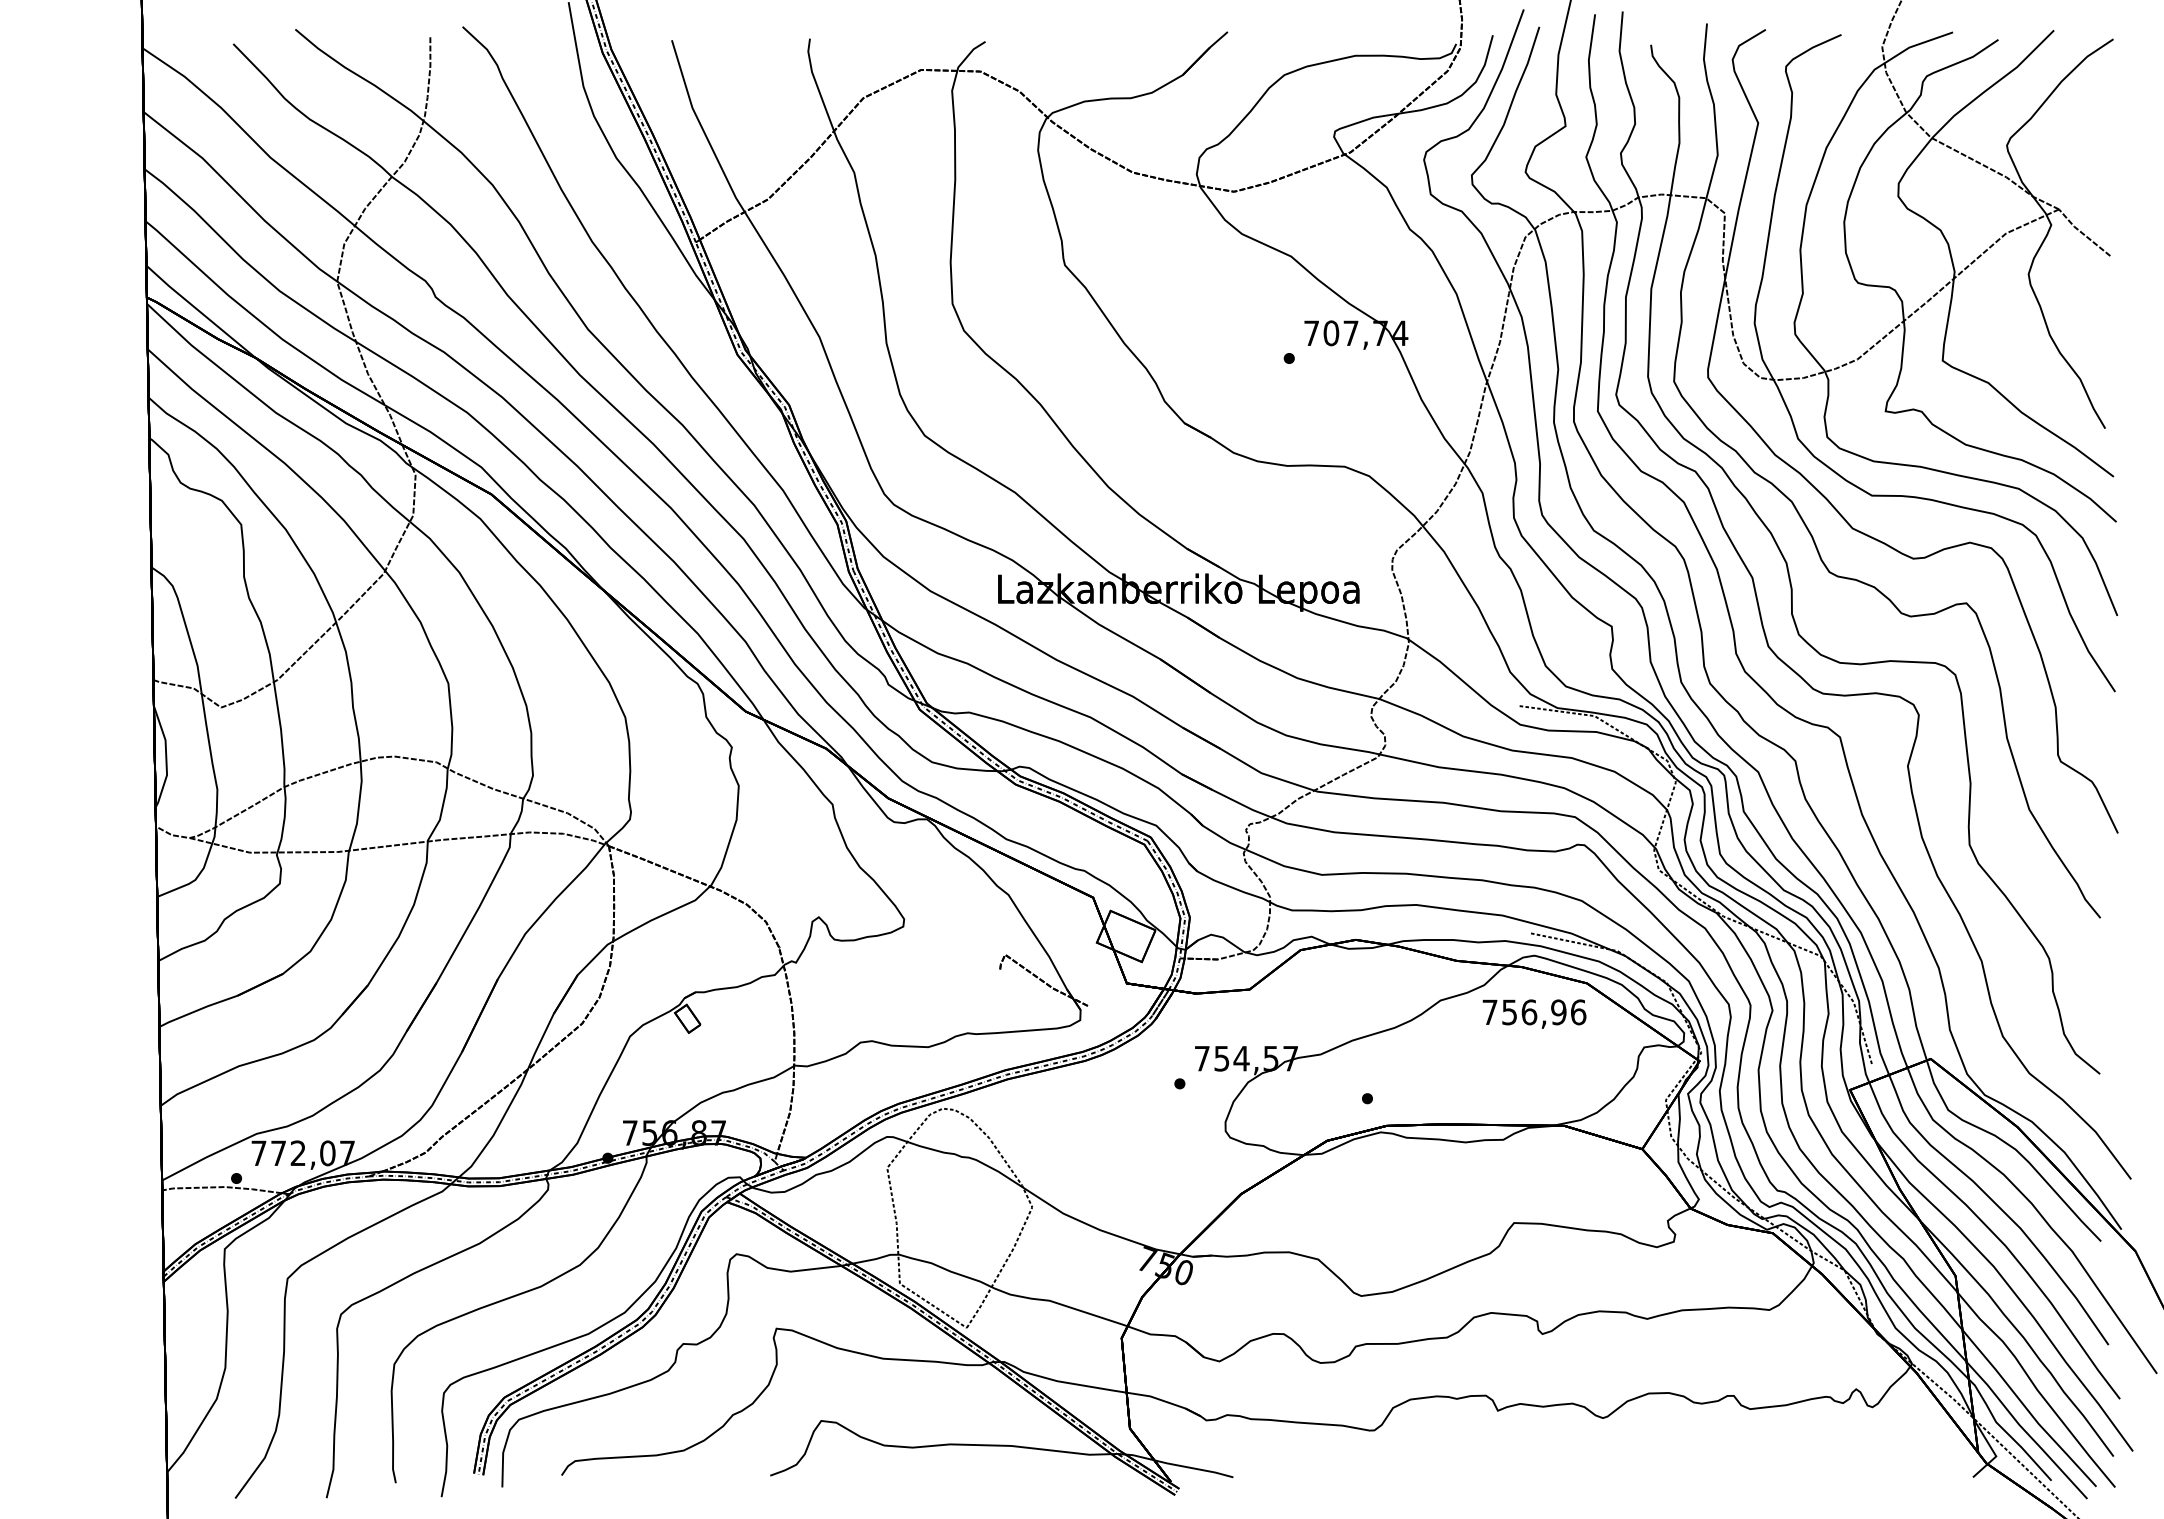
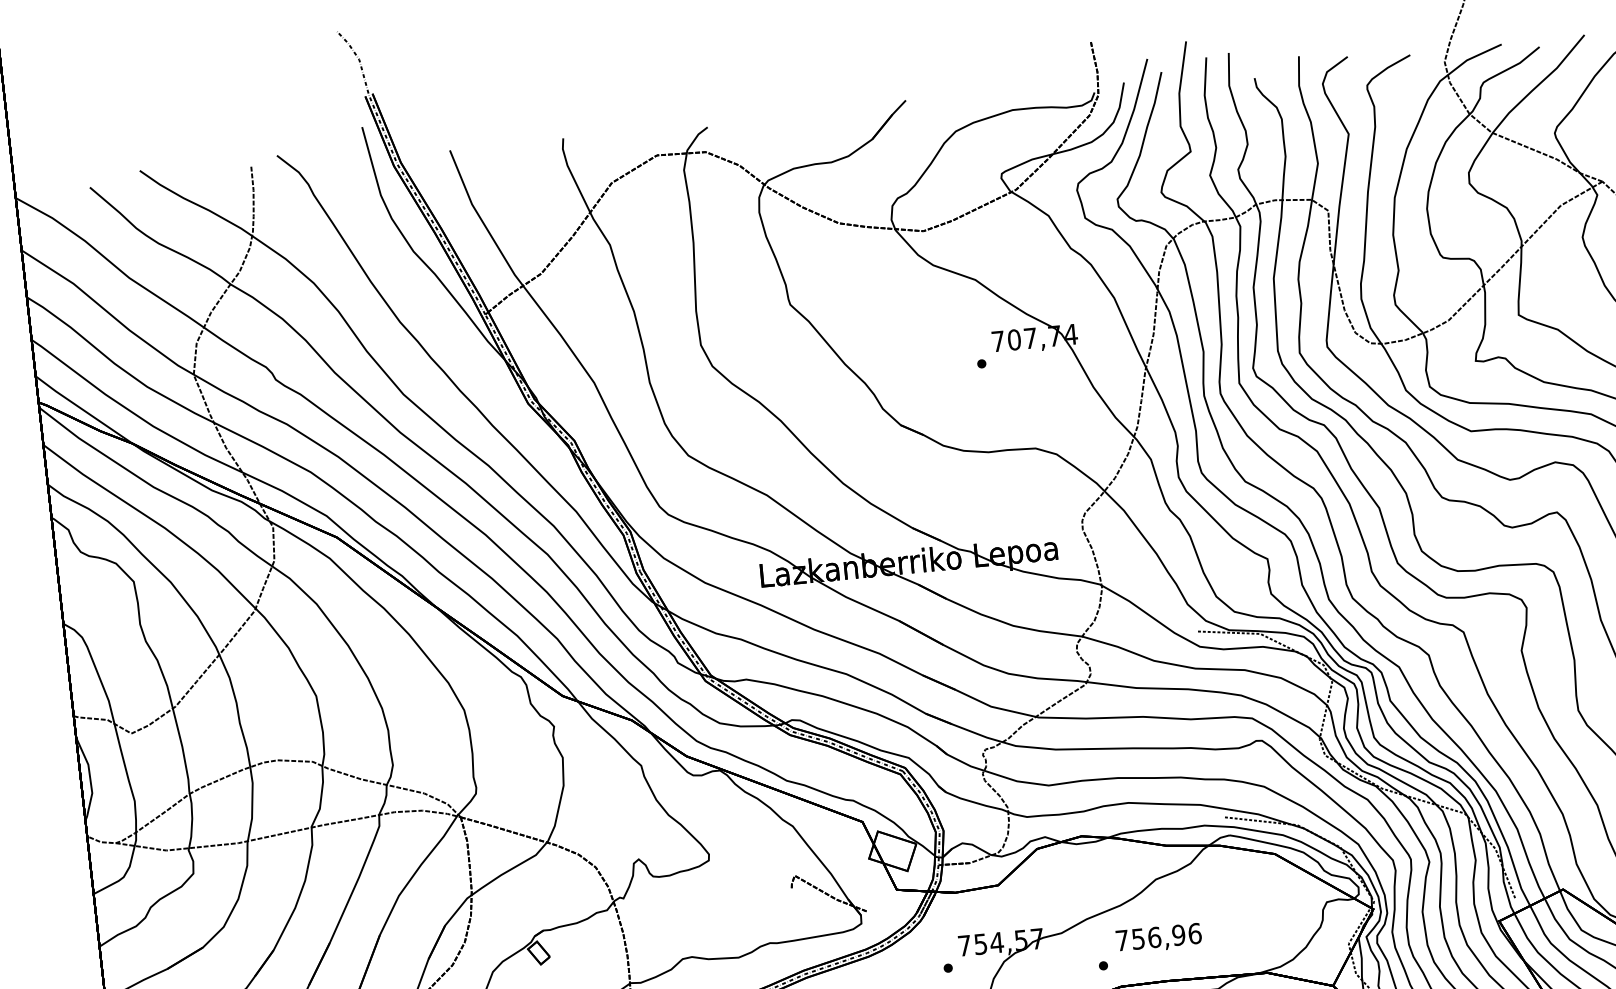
text: (1534, 1013) -> (1158, 938), moved

